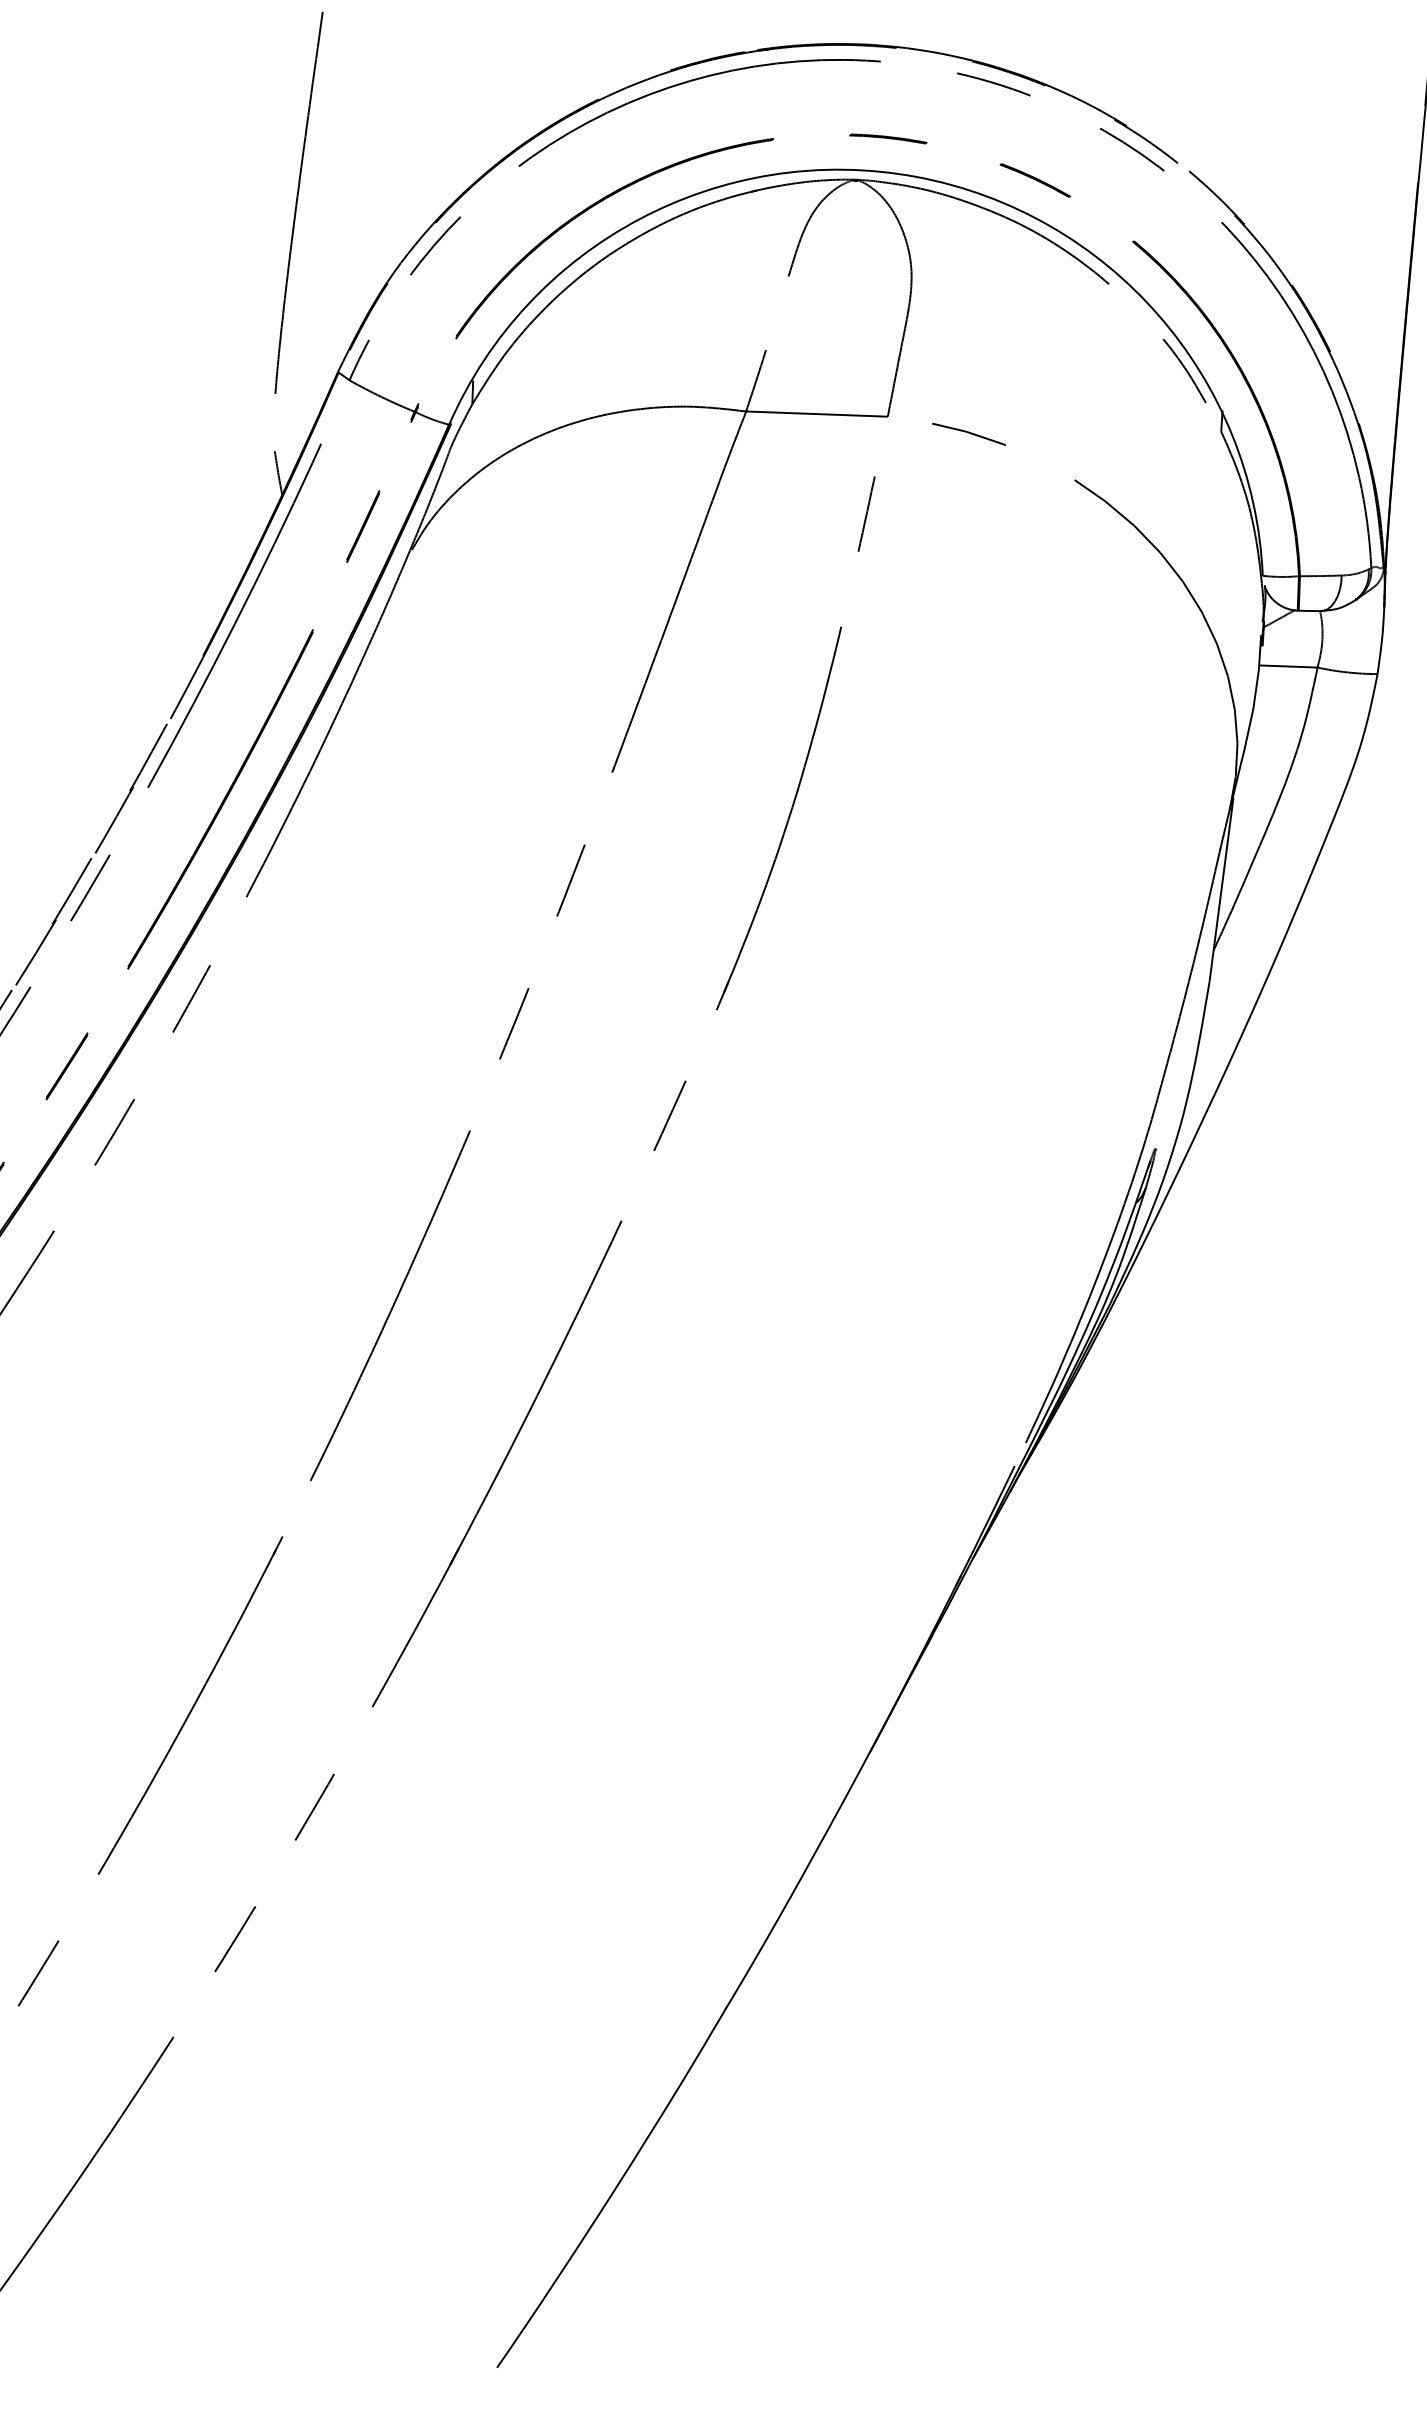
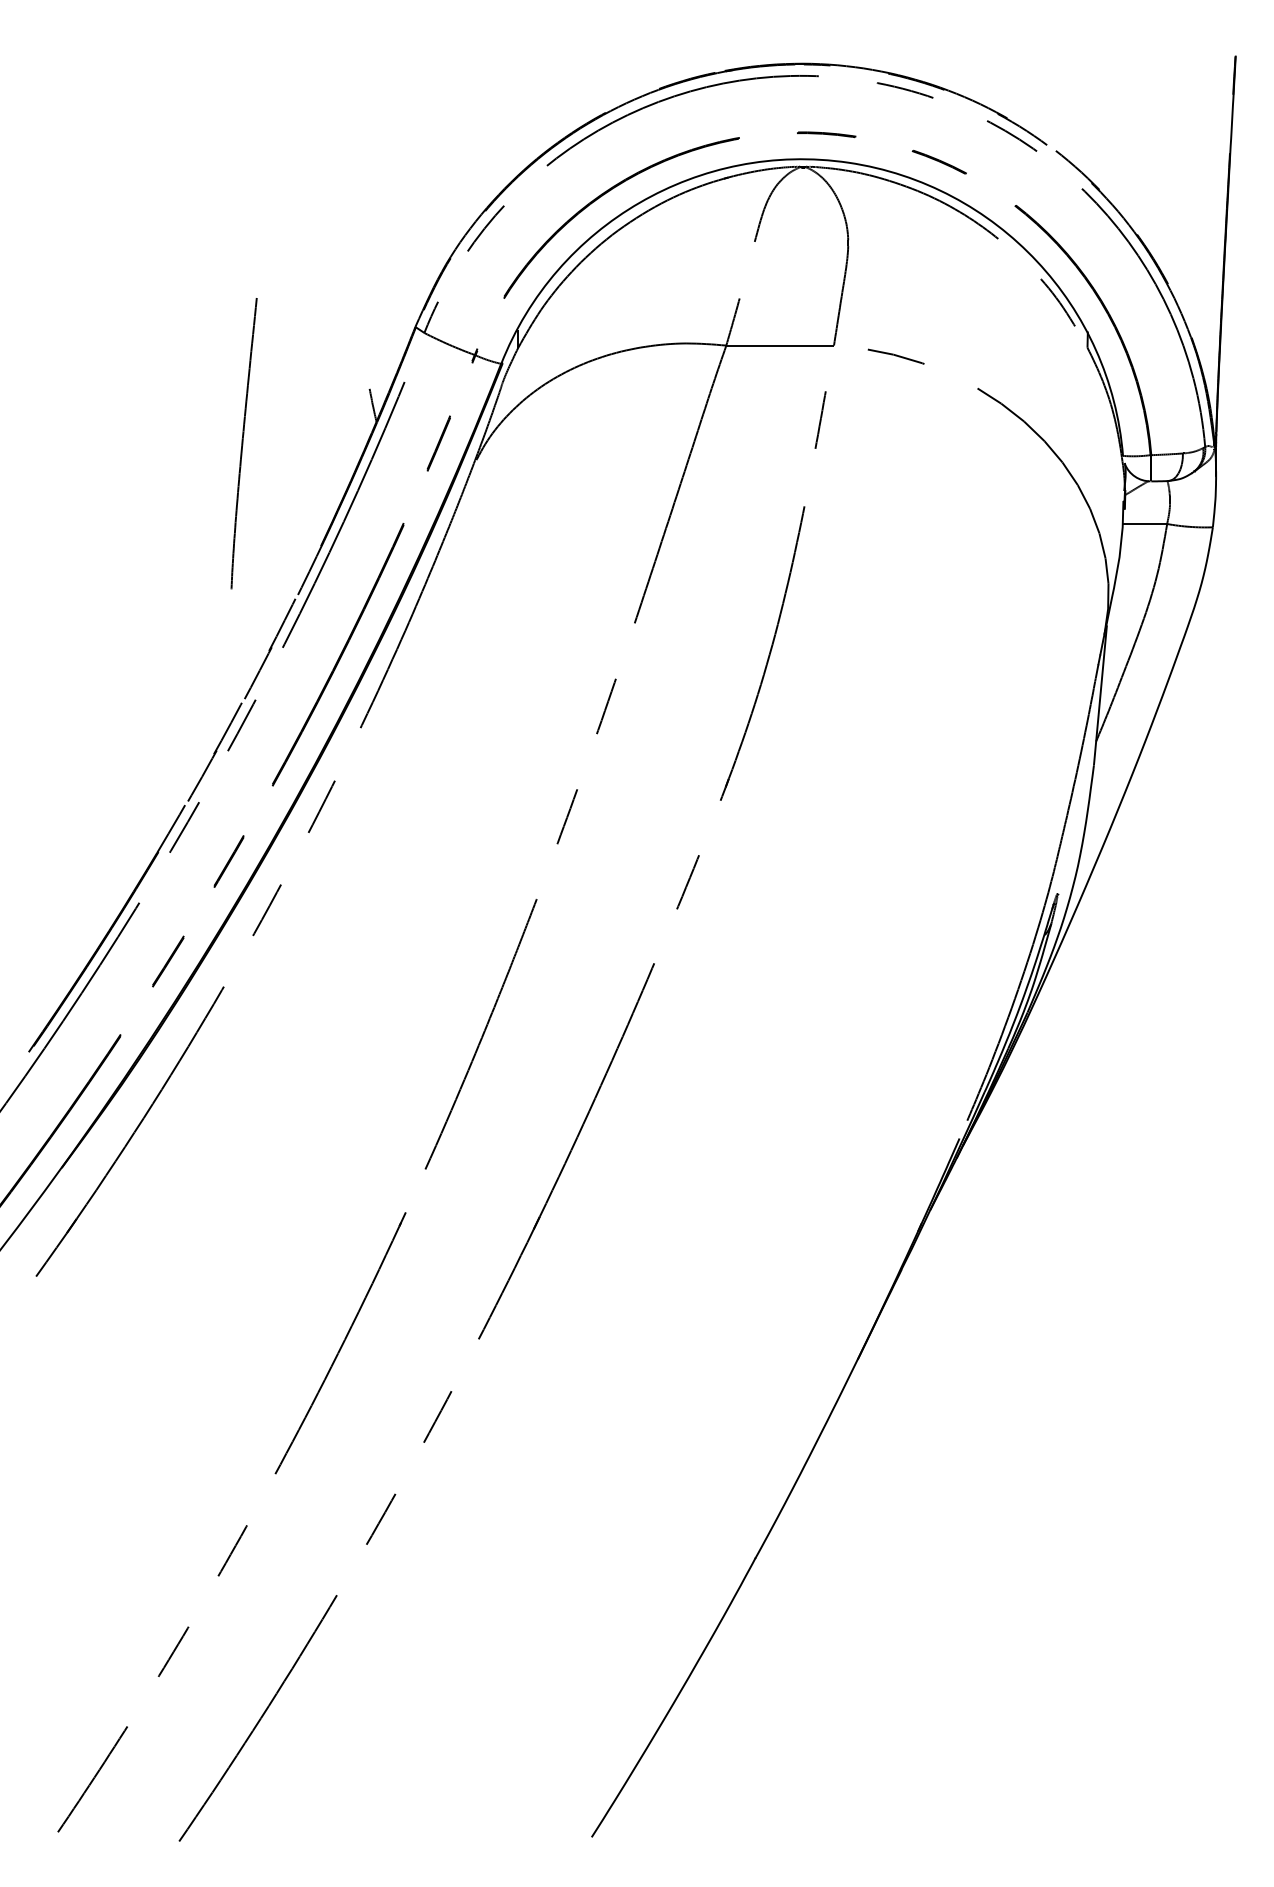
curve: (298, 202) -> (243, 443), moved

